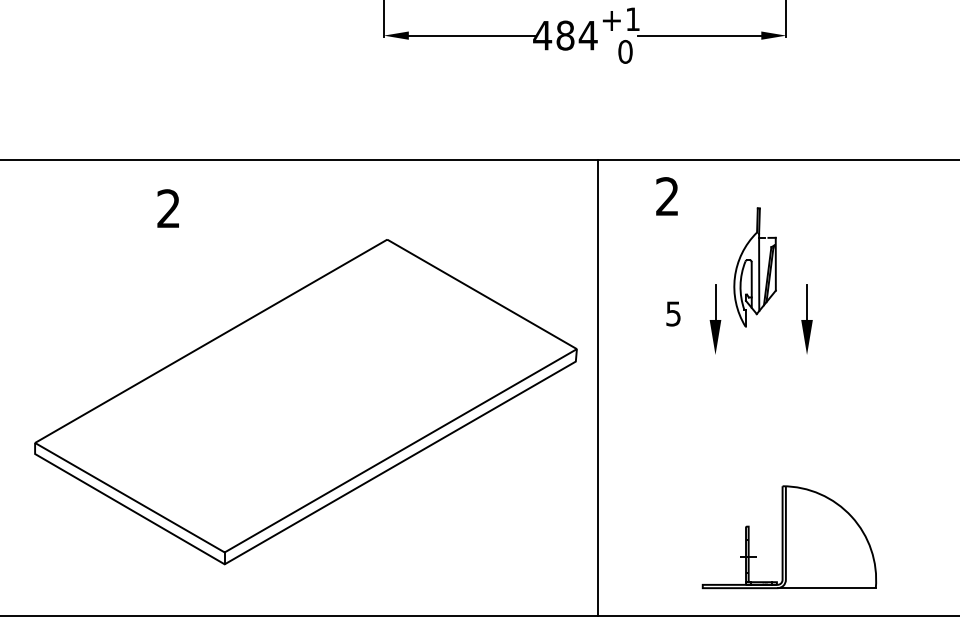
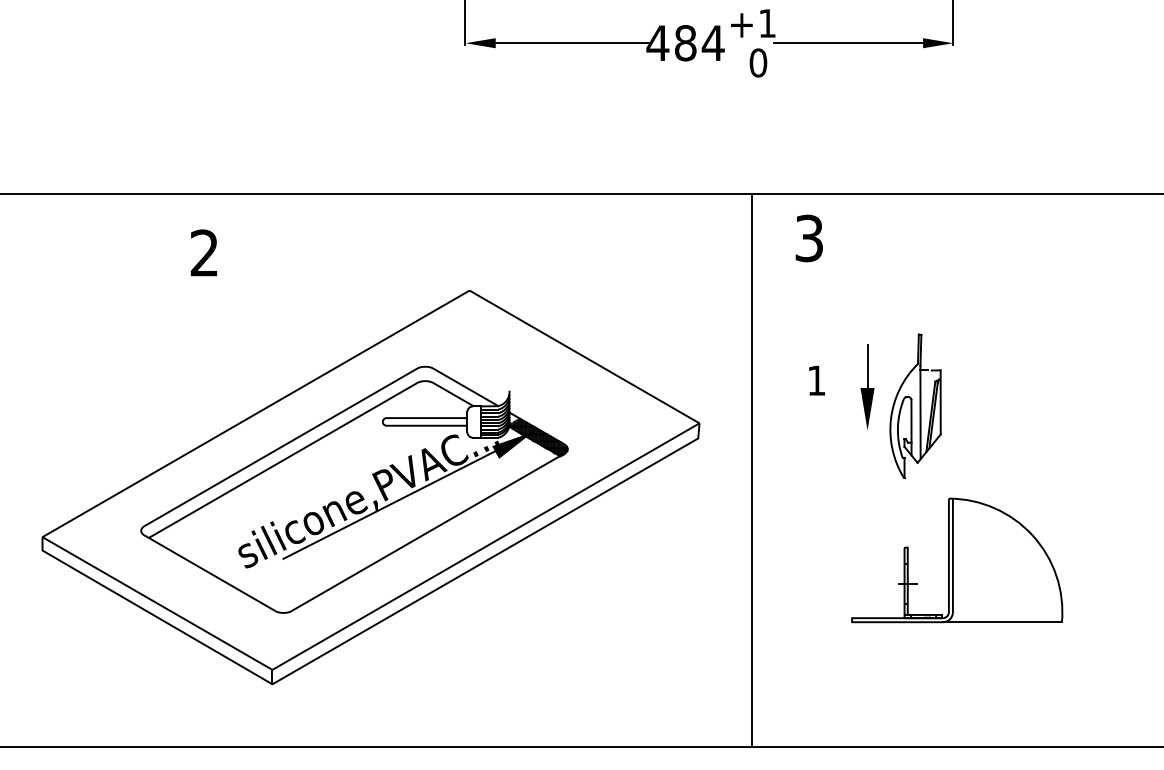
text: (666, 196) -> (808, 238), 2 -> 3
part: (755, 266) -> (915, 405), moved
text: (673, 313) -> (816, 380), 5 -> 1
part: (806, 318) -> (978, 386), removed
line: (598, 388) -> (752, 470), moved
part: (292, 403) -> (354, 489), added
part: (789, 537) -> (957, 560), moved

